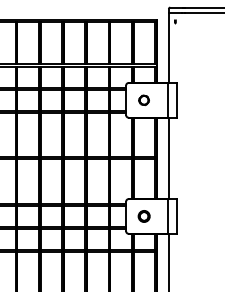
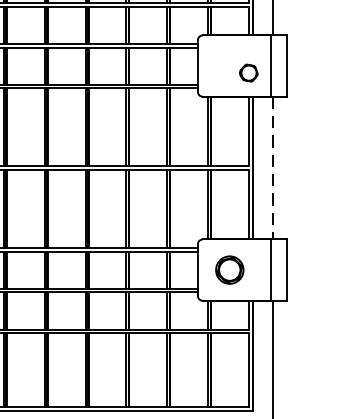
part: (143, 100) -> (247, 73), moved
line: (168, 158) -> (272, 168), solid -> dashed
circle: (143, 216) -> (228, 270), size x1.4

